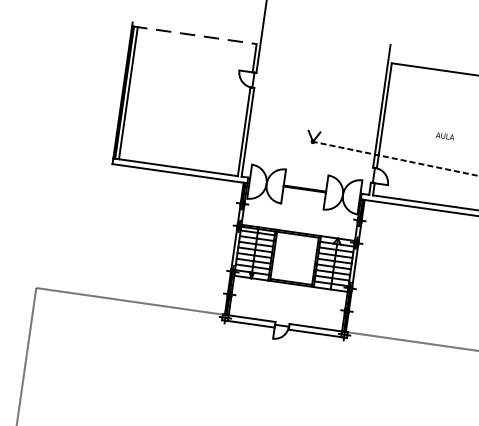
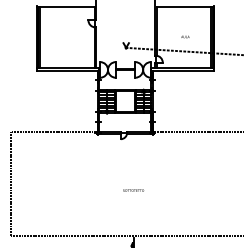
line: (193, 35) -> (65, 7), dashed -> solid

